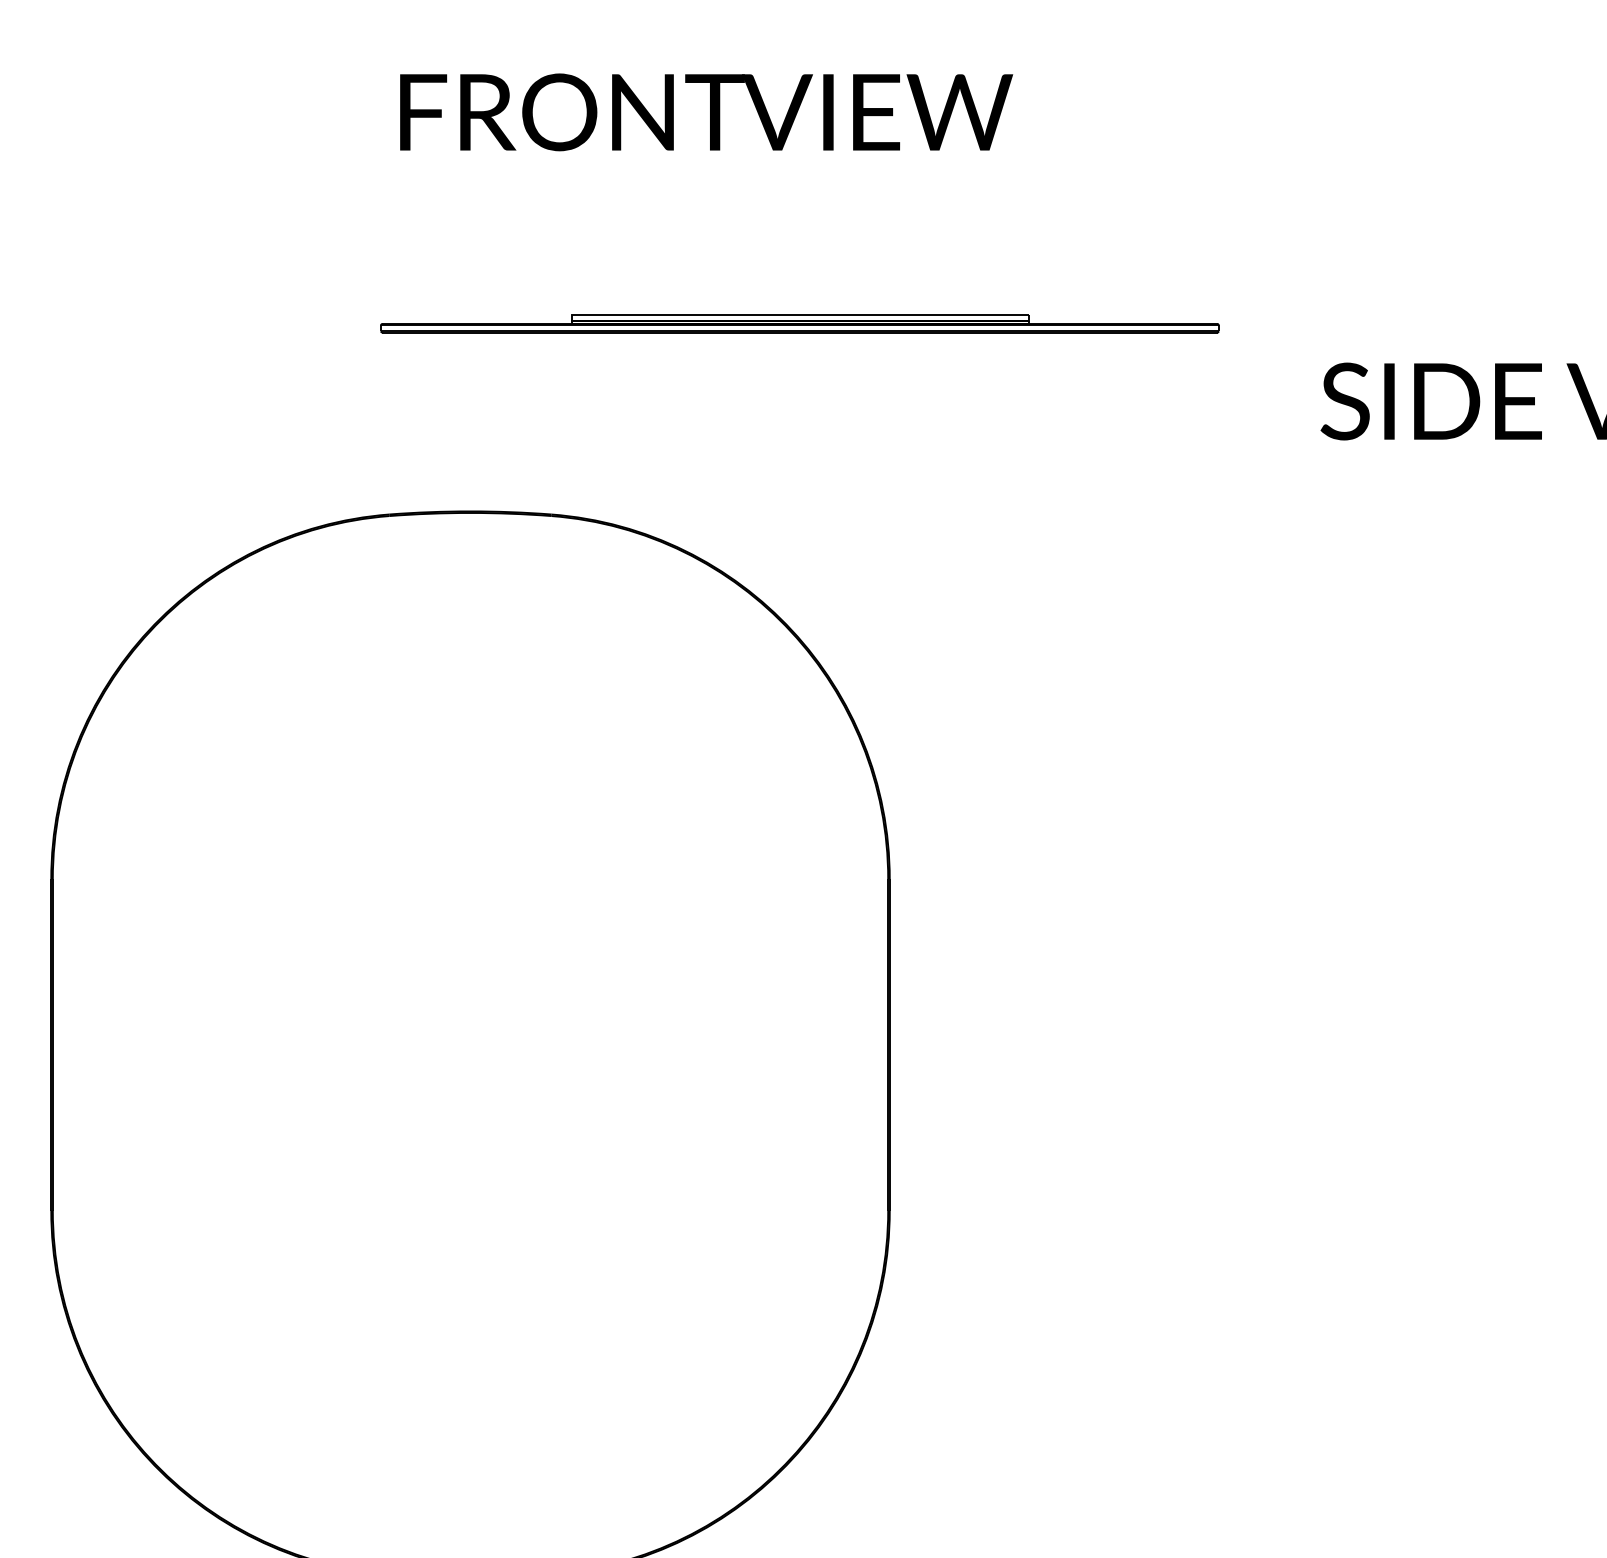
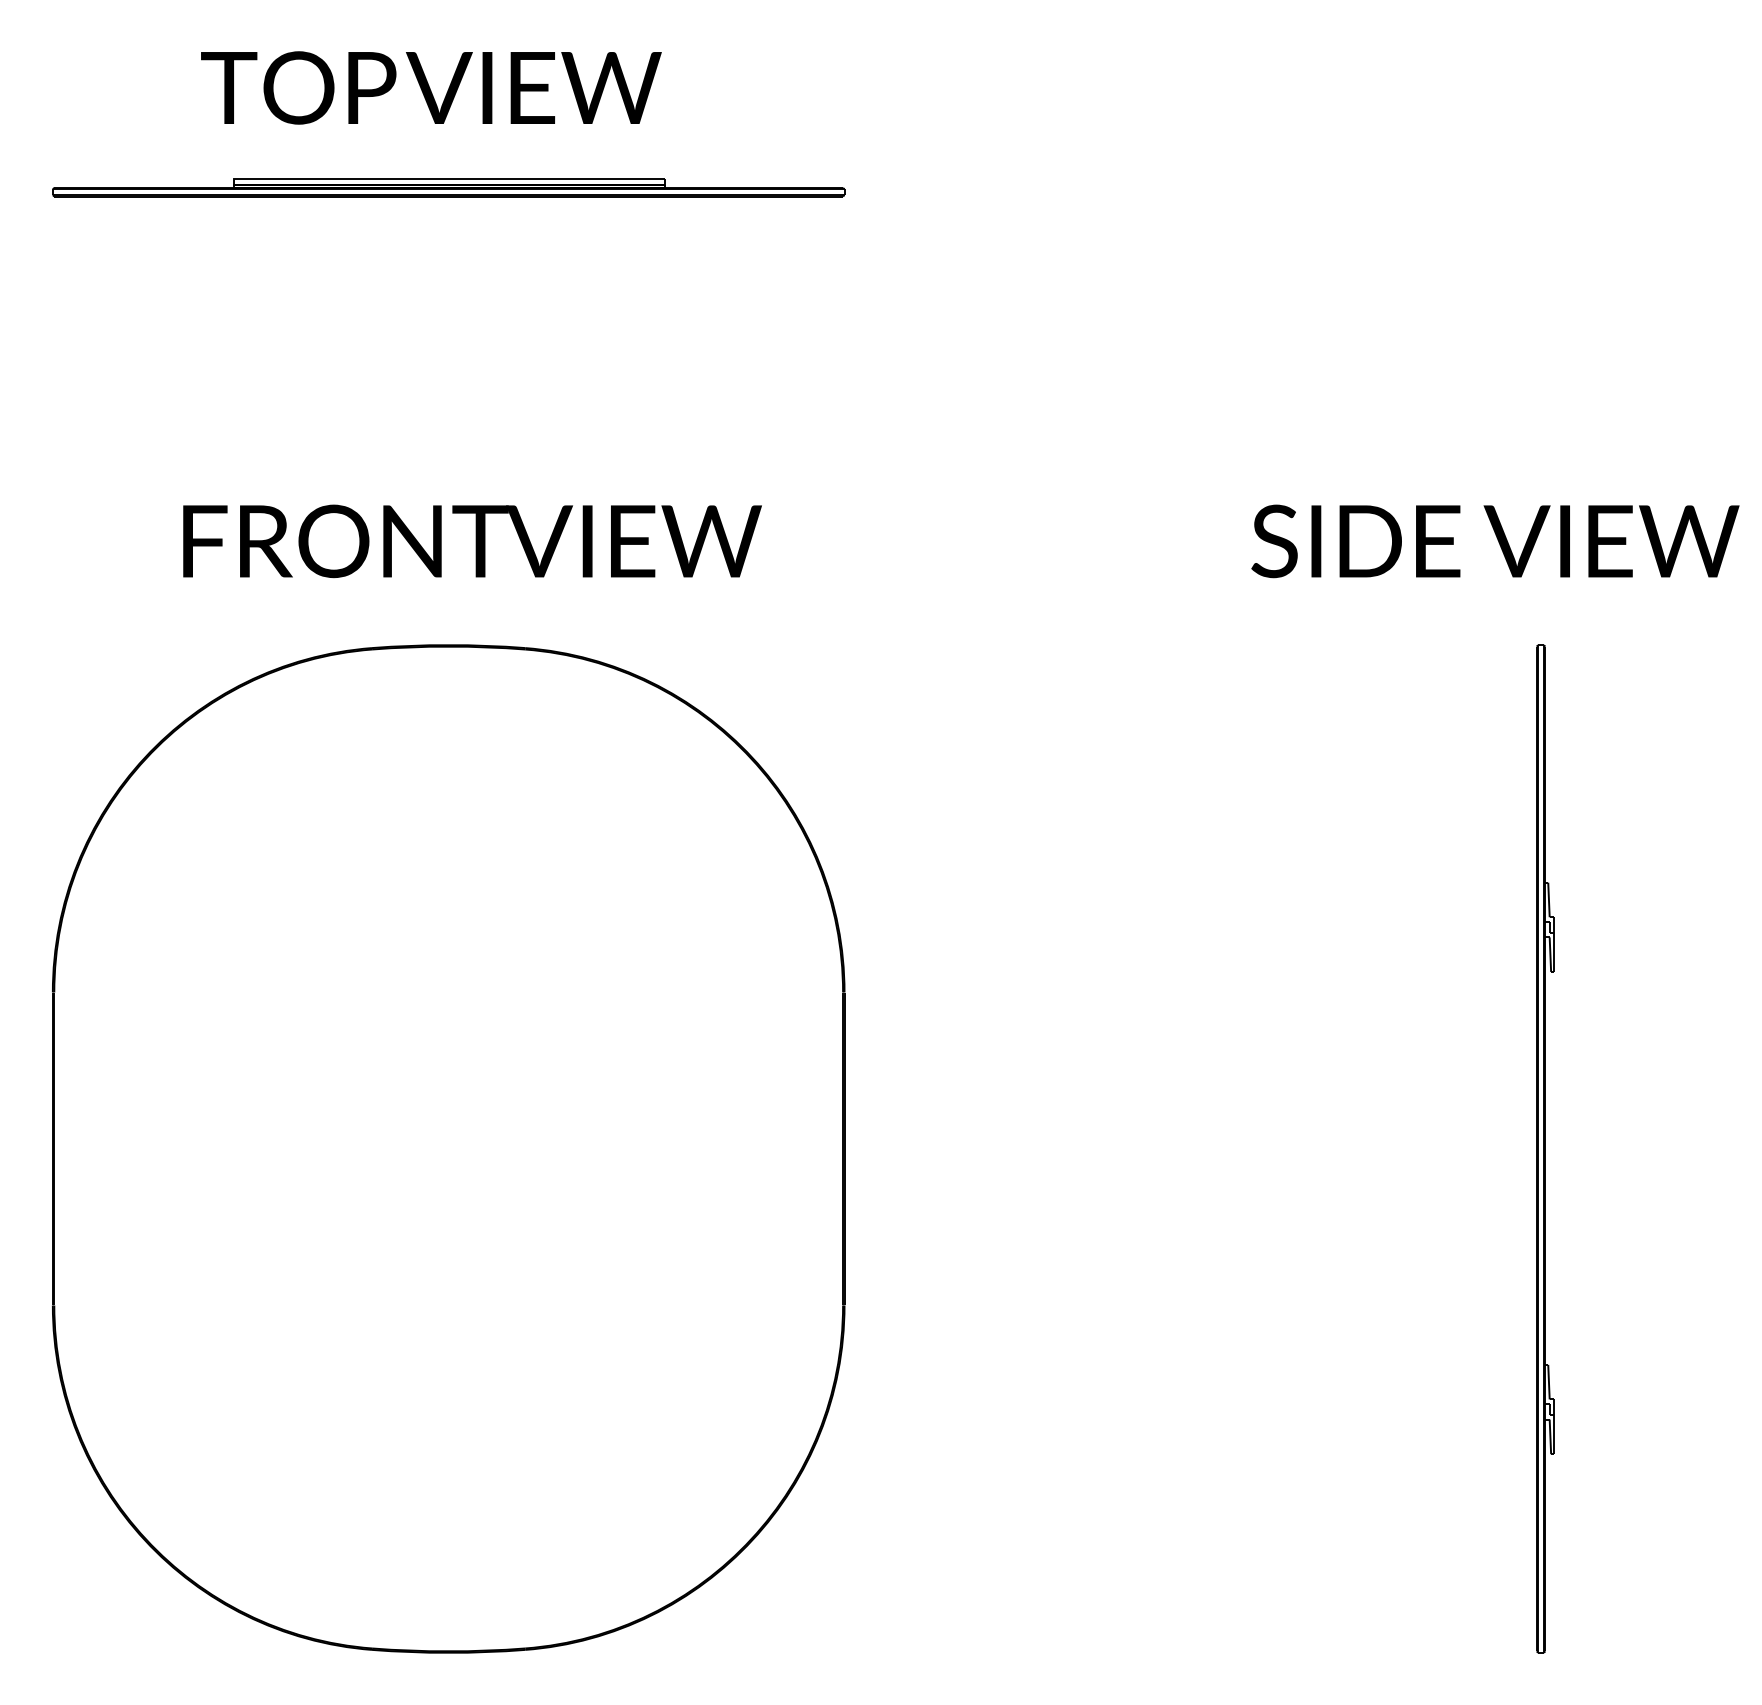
text: (706, 112) -> (472, 541), moved
part: (799, 323) -> (448, 187), moved

